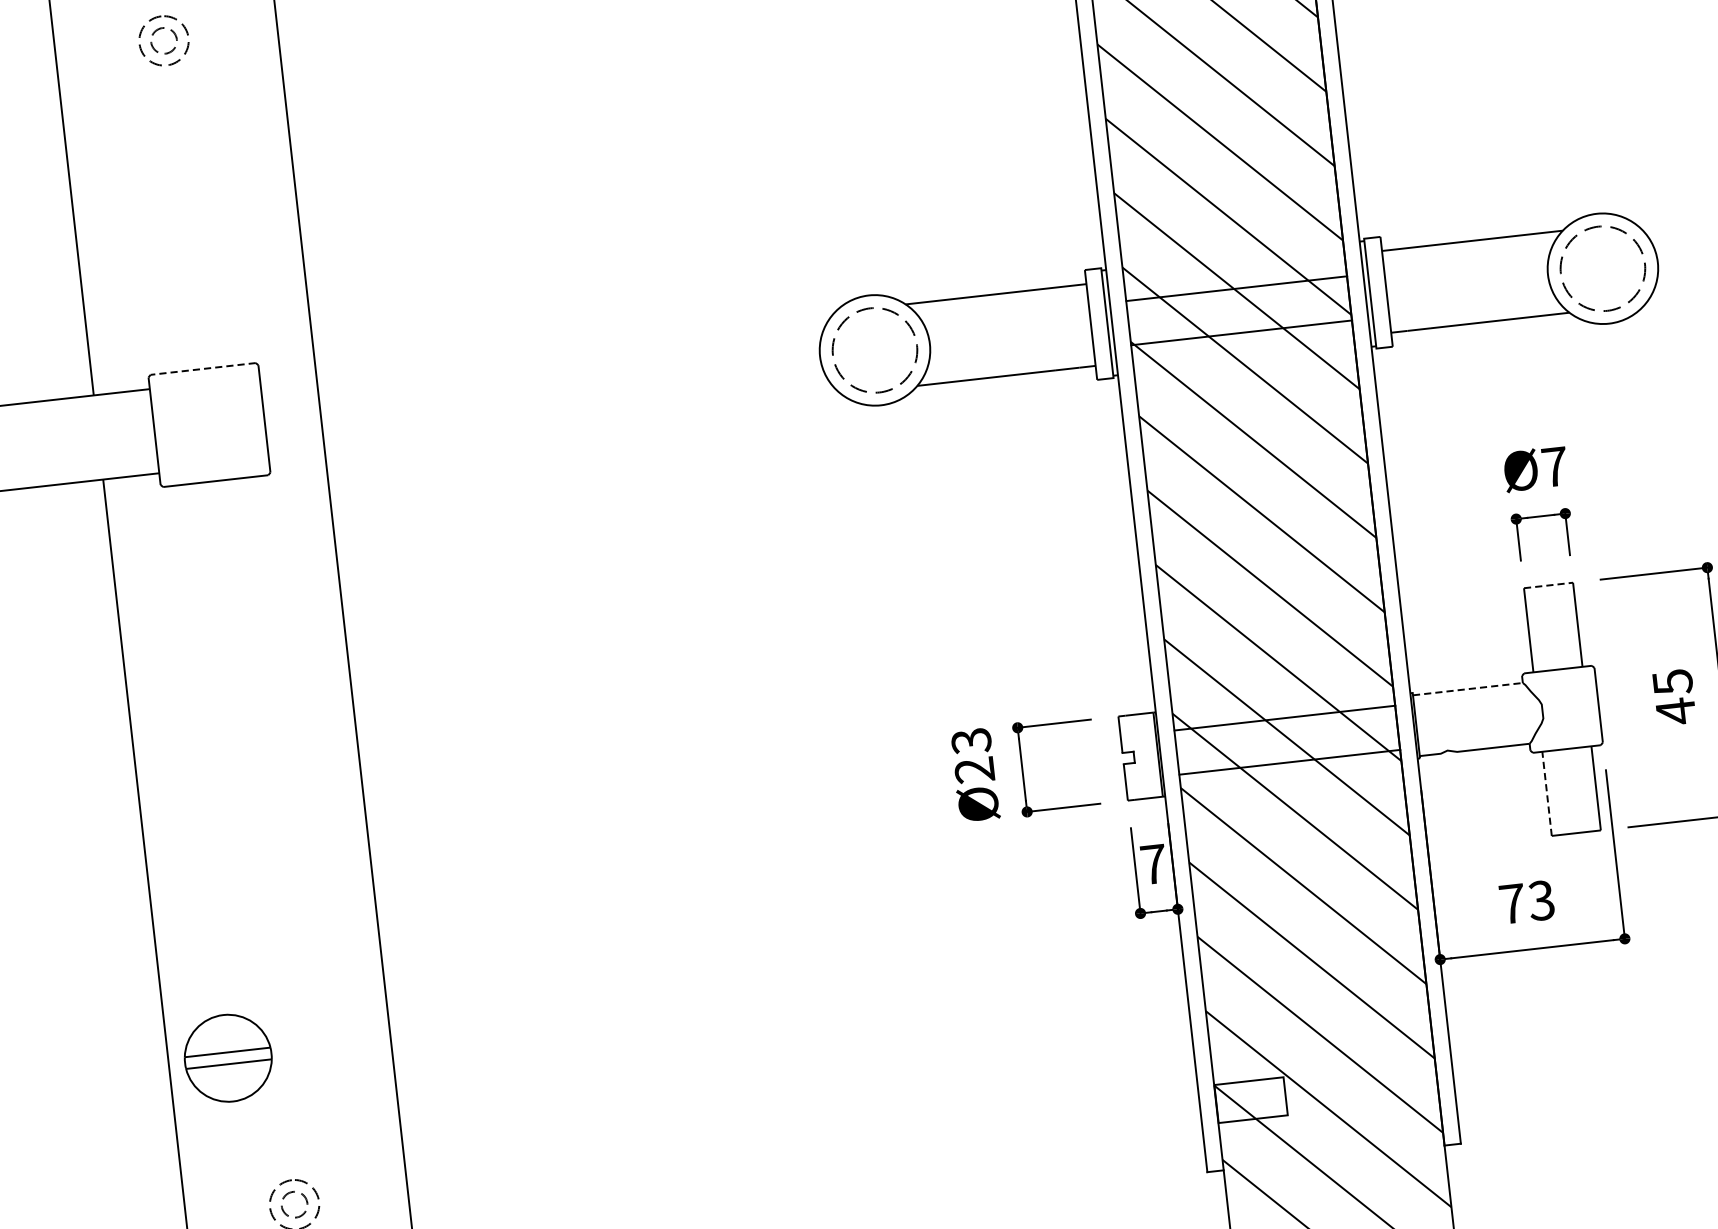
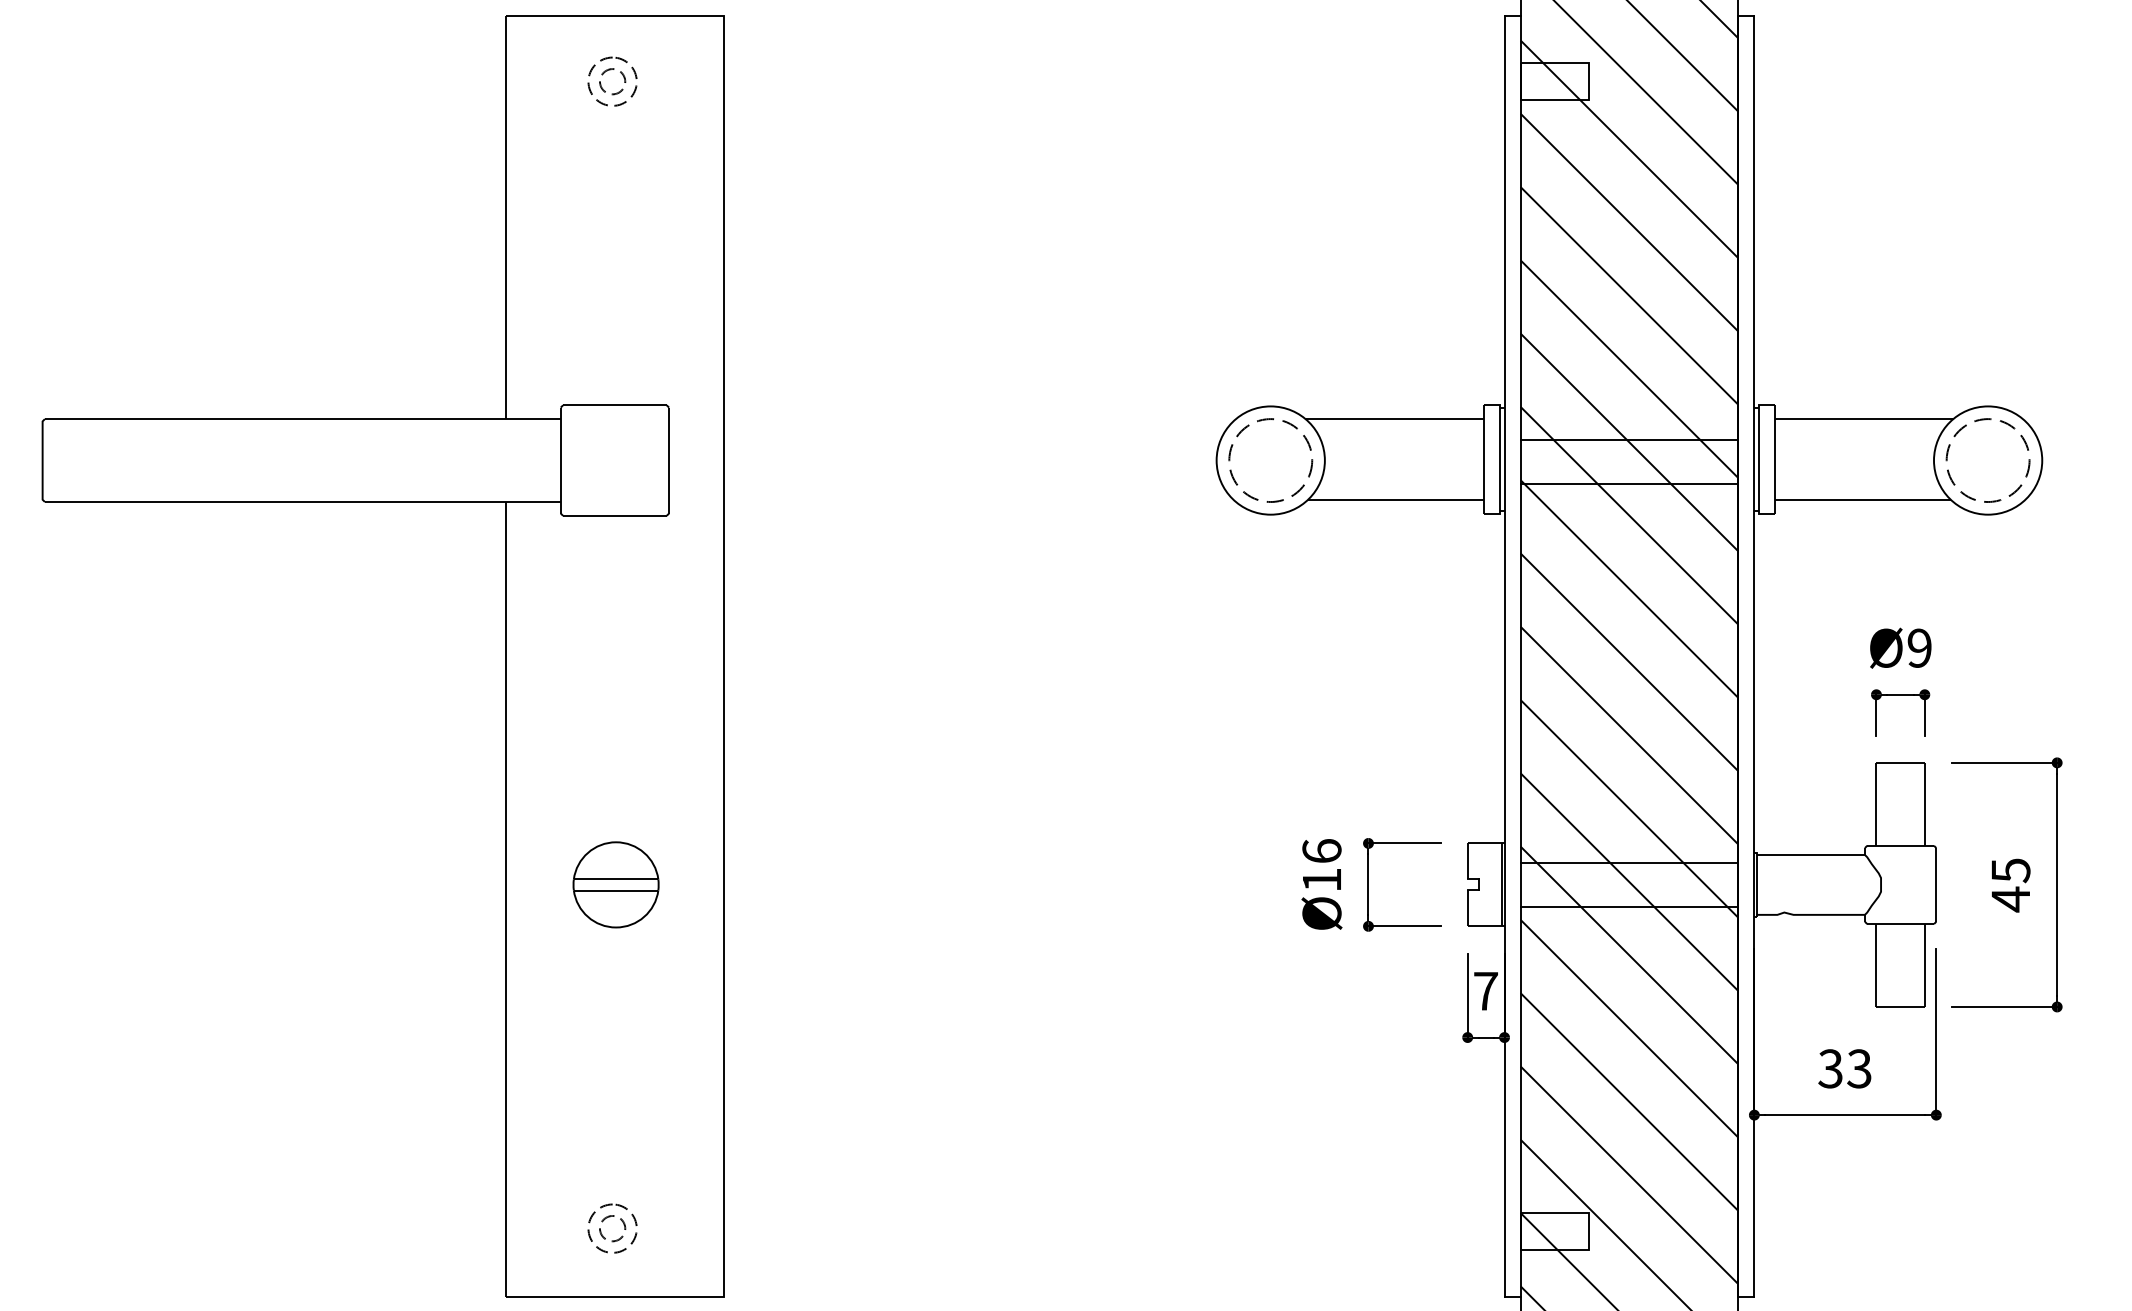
line: (202, 369) -> (614, 405), dashed -> solid
text: (1554, 466) -> (1919, 647), Ø7 -> Ø9
line: (1549, 585) -> (1901, 762), dashed -> solid
line: (1468, 688) -> (1811, 854), dashed -> solid
text: (972, 755) -> (1321, 865), Ø23 -> Ø16
line: (1547, 793) -> (1876, 965), dashed -> solid
text: (1512, 903) -> (1830, 1068), 73 -> 33
part: (227, 1057) -> (615, 884), moved

